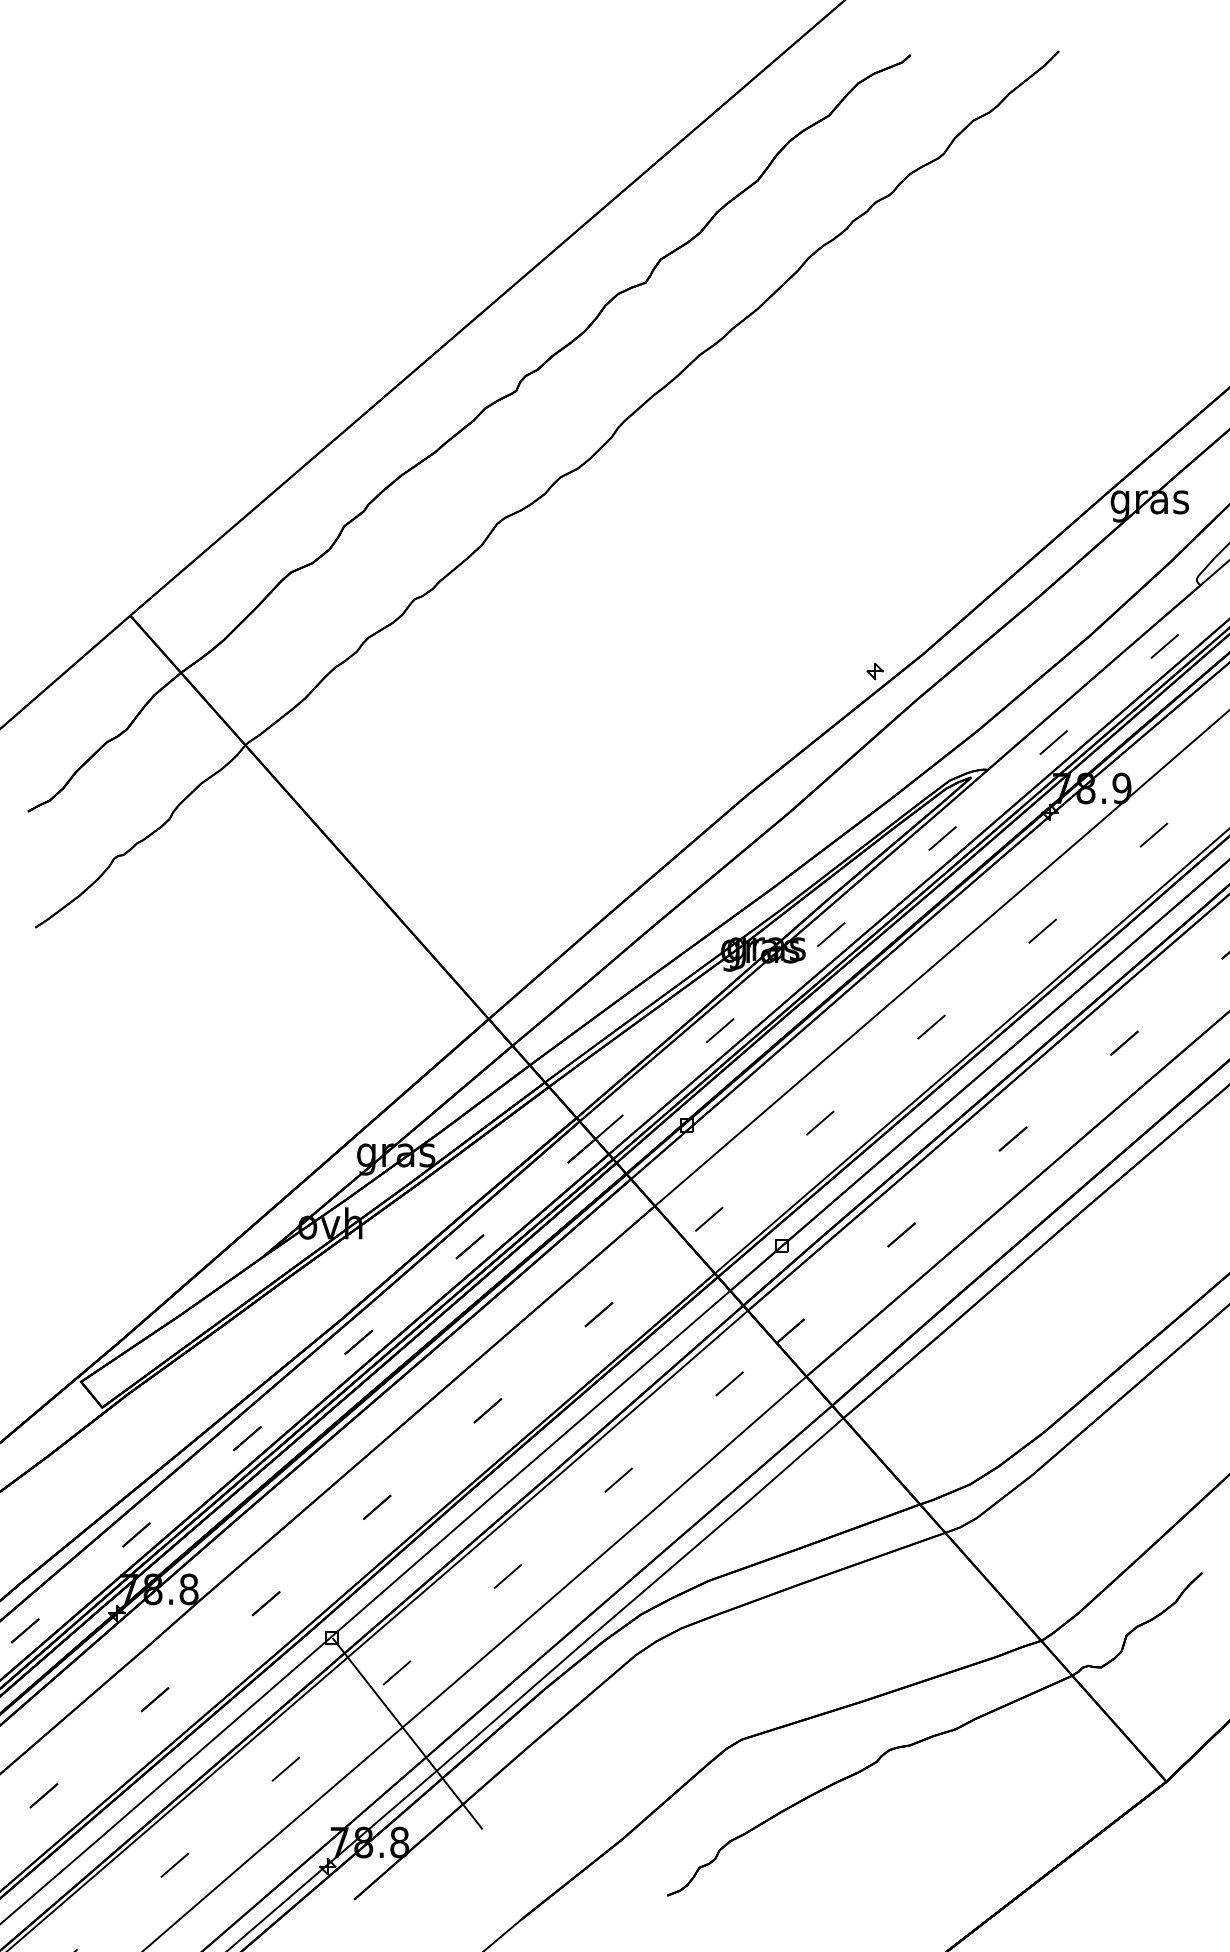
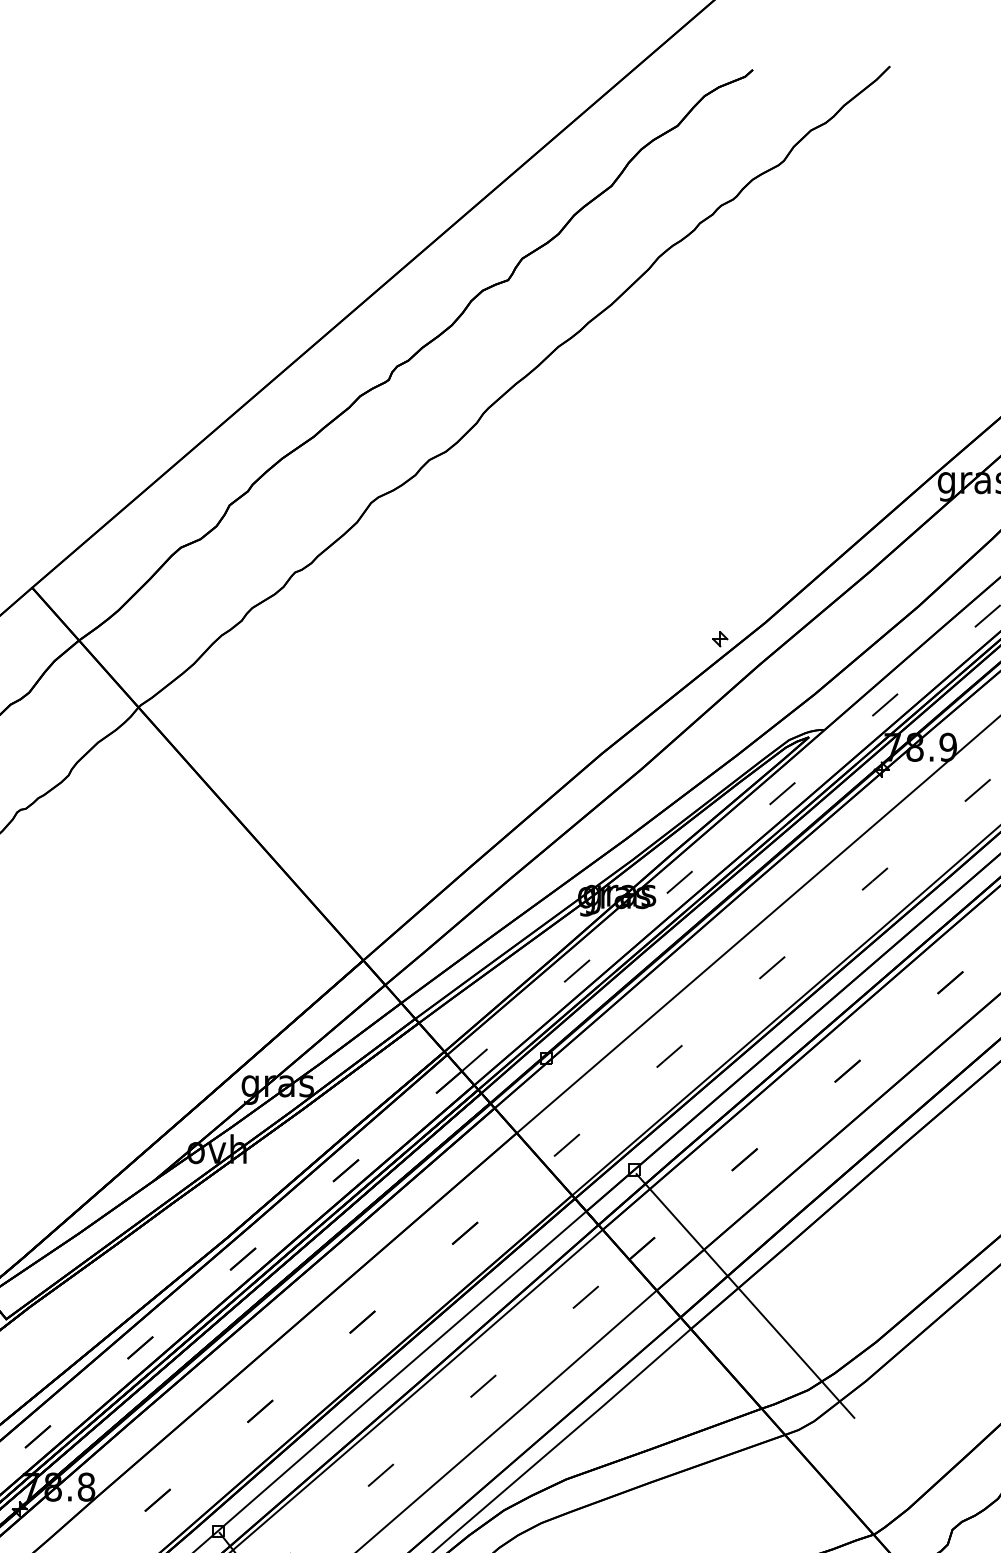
line: (902, 1382) -> (745, 1296), added

